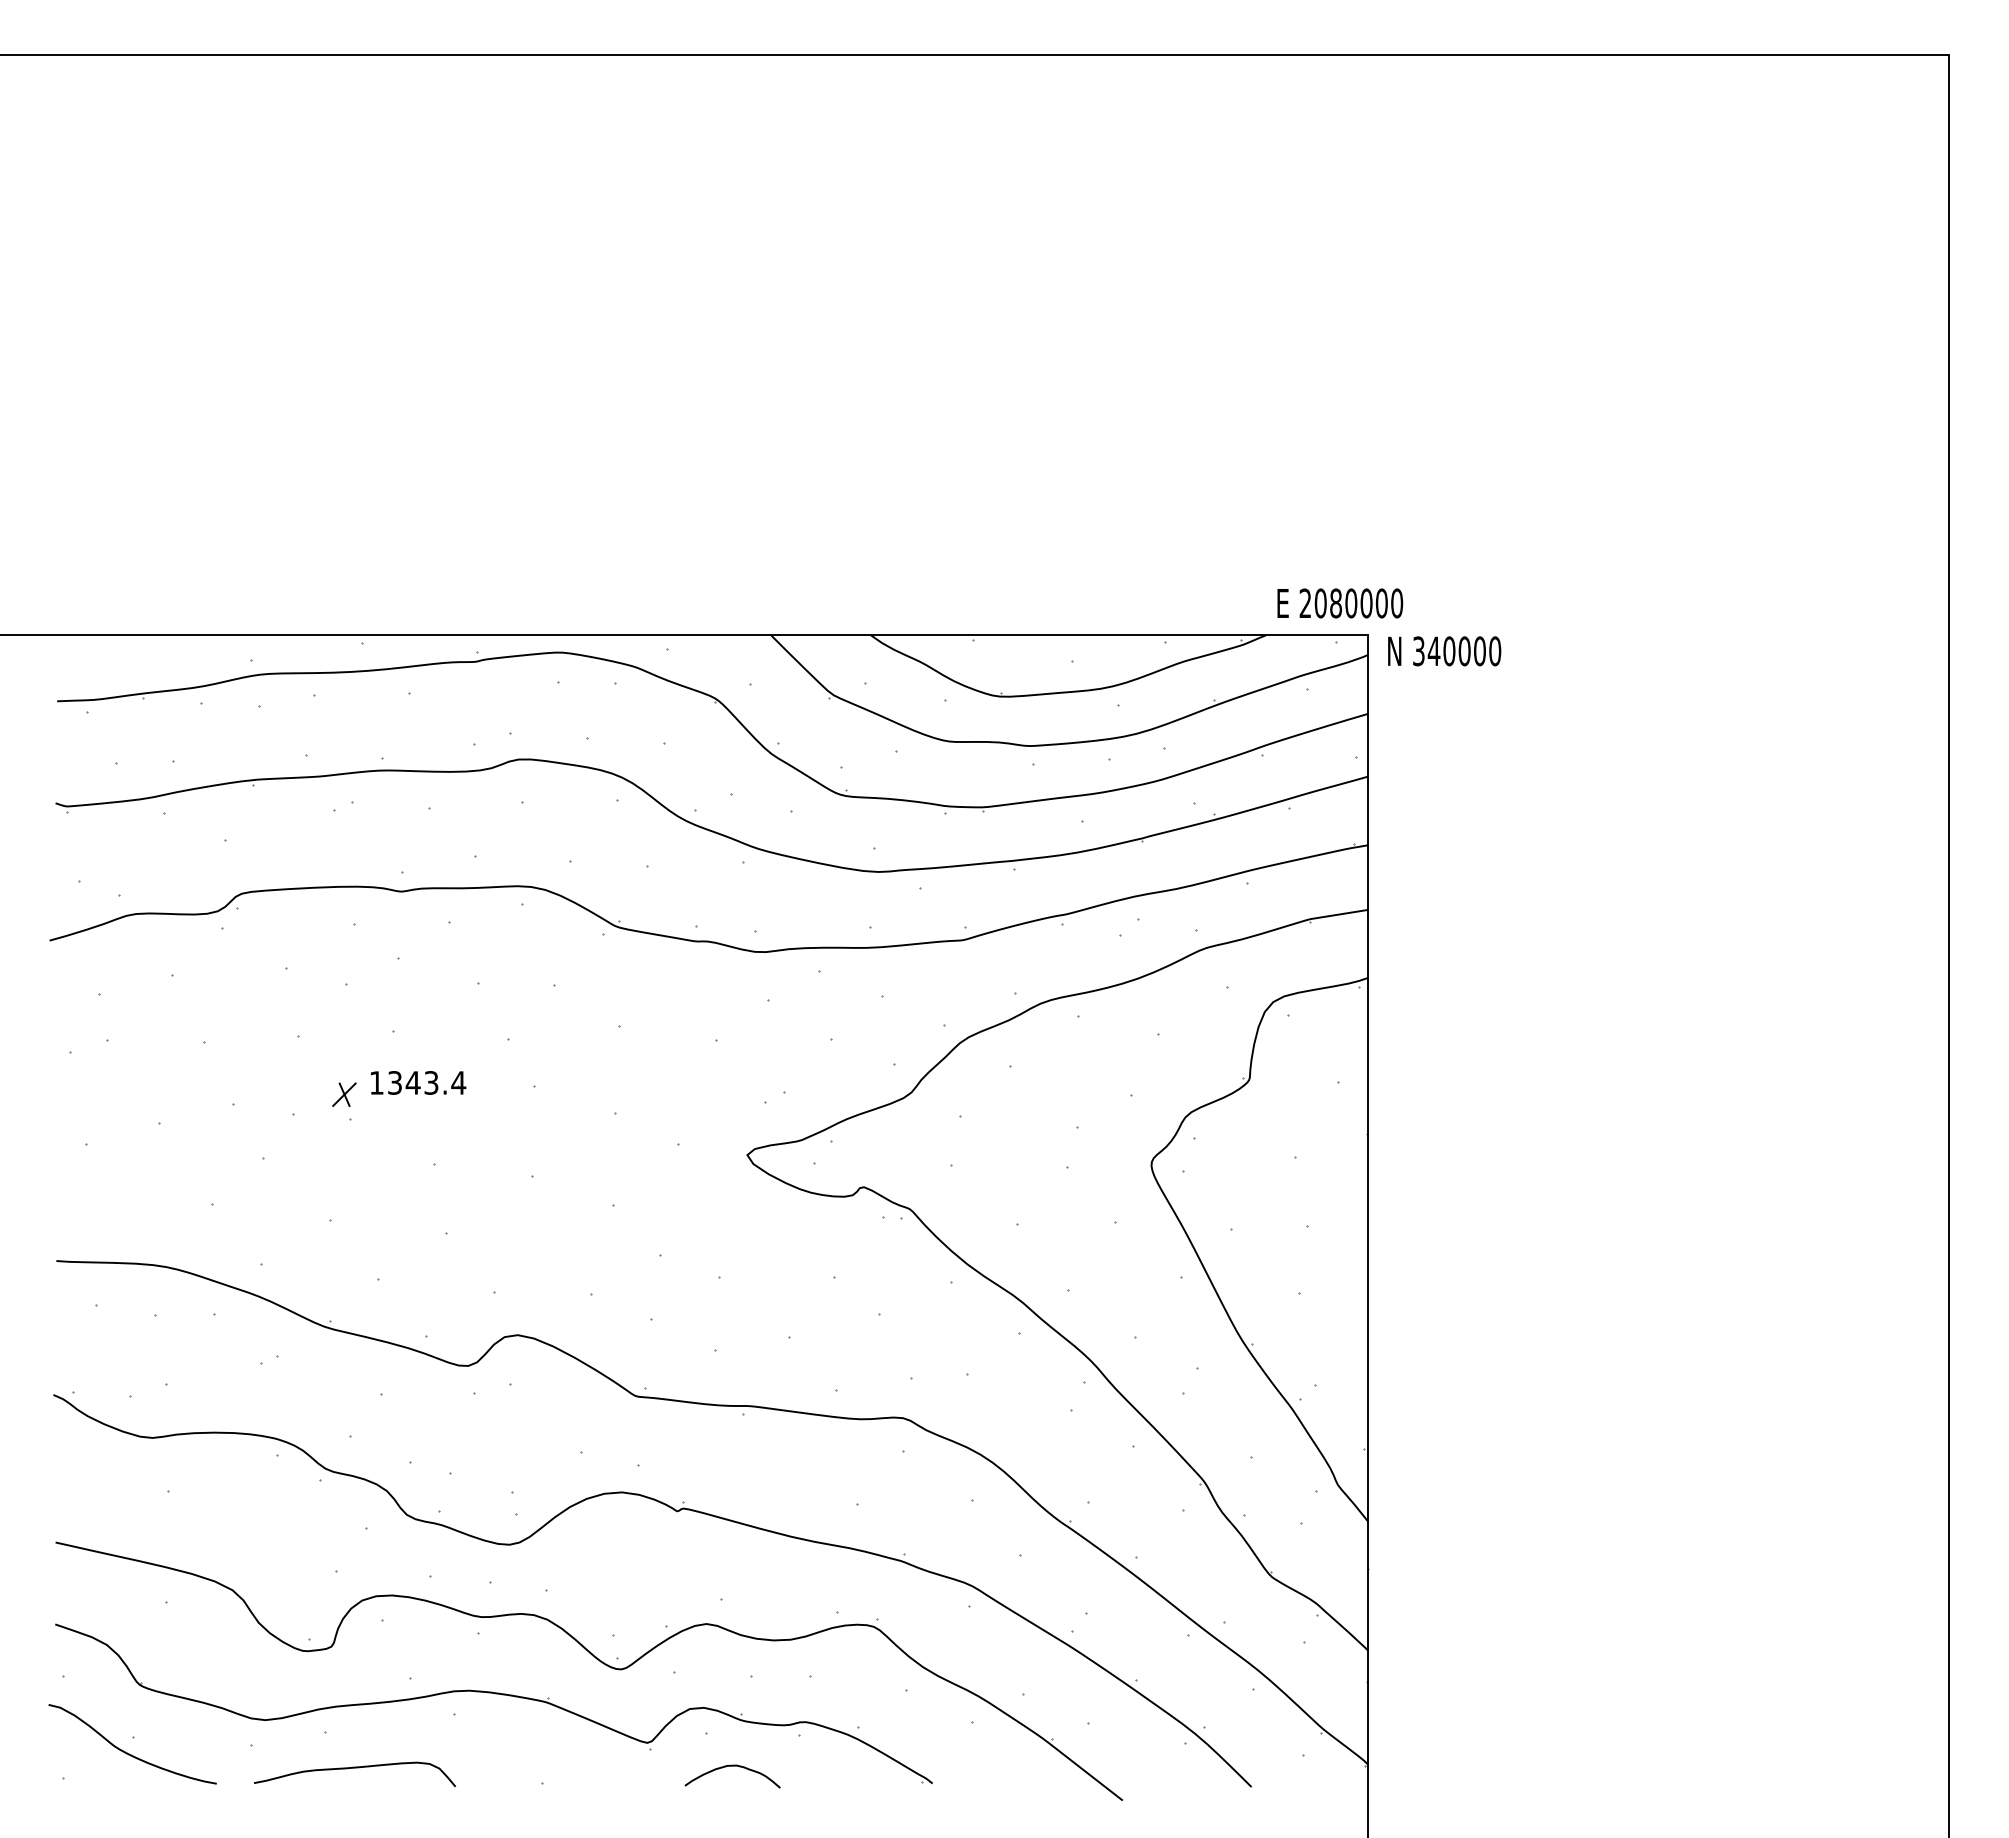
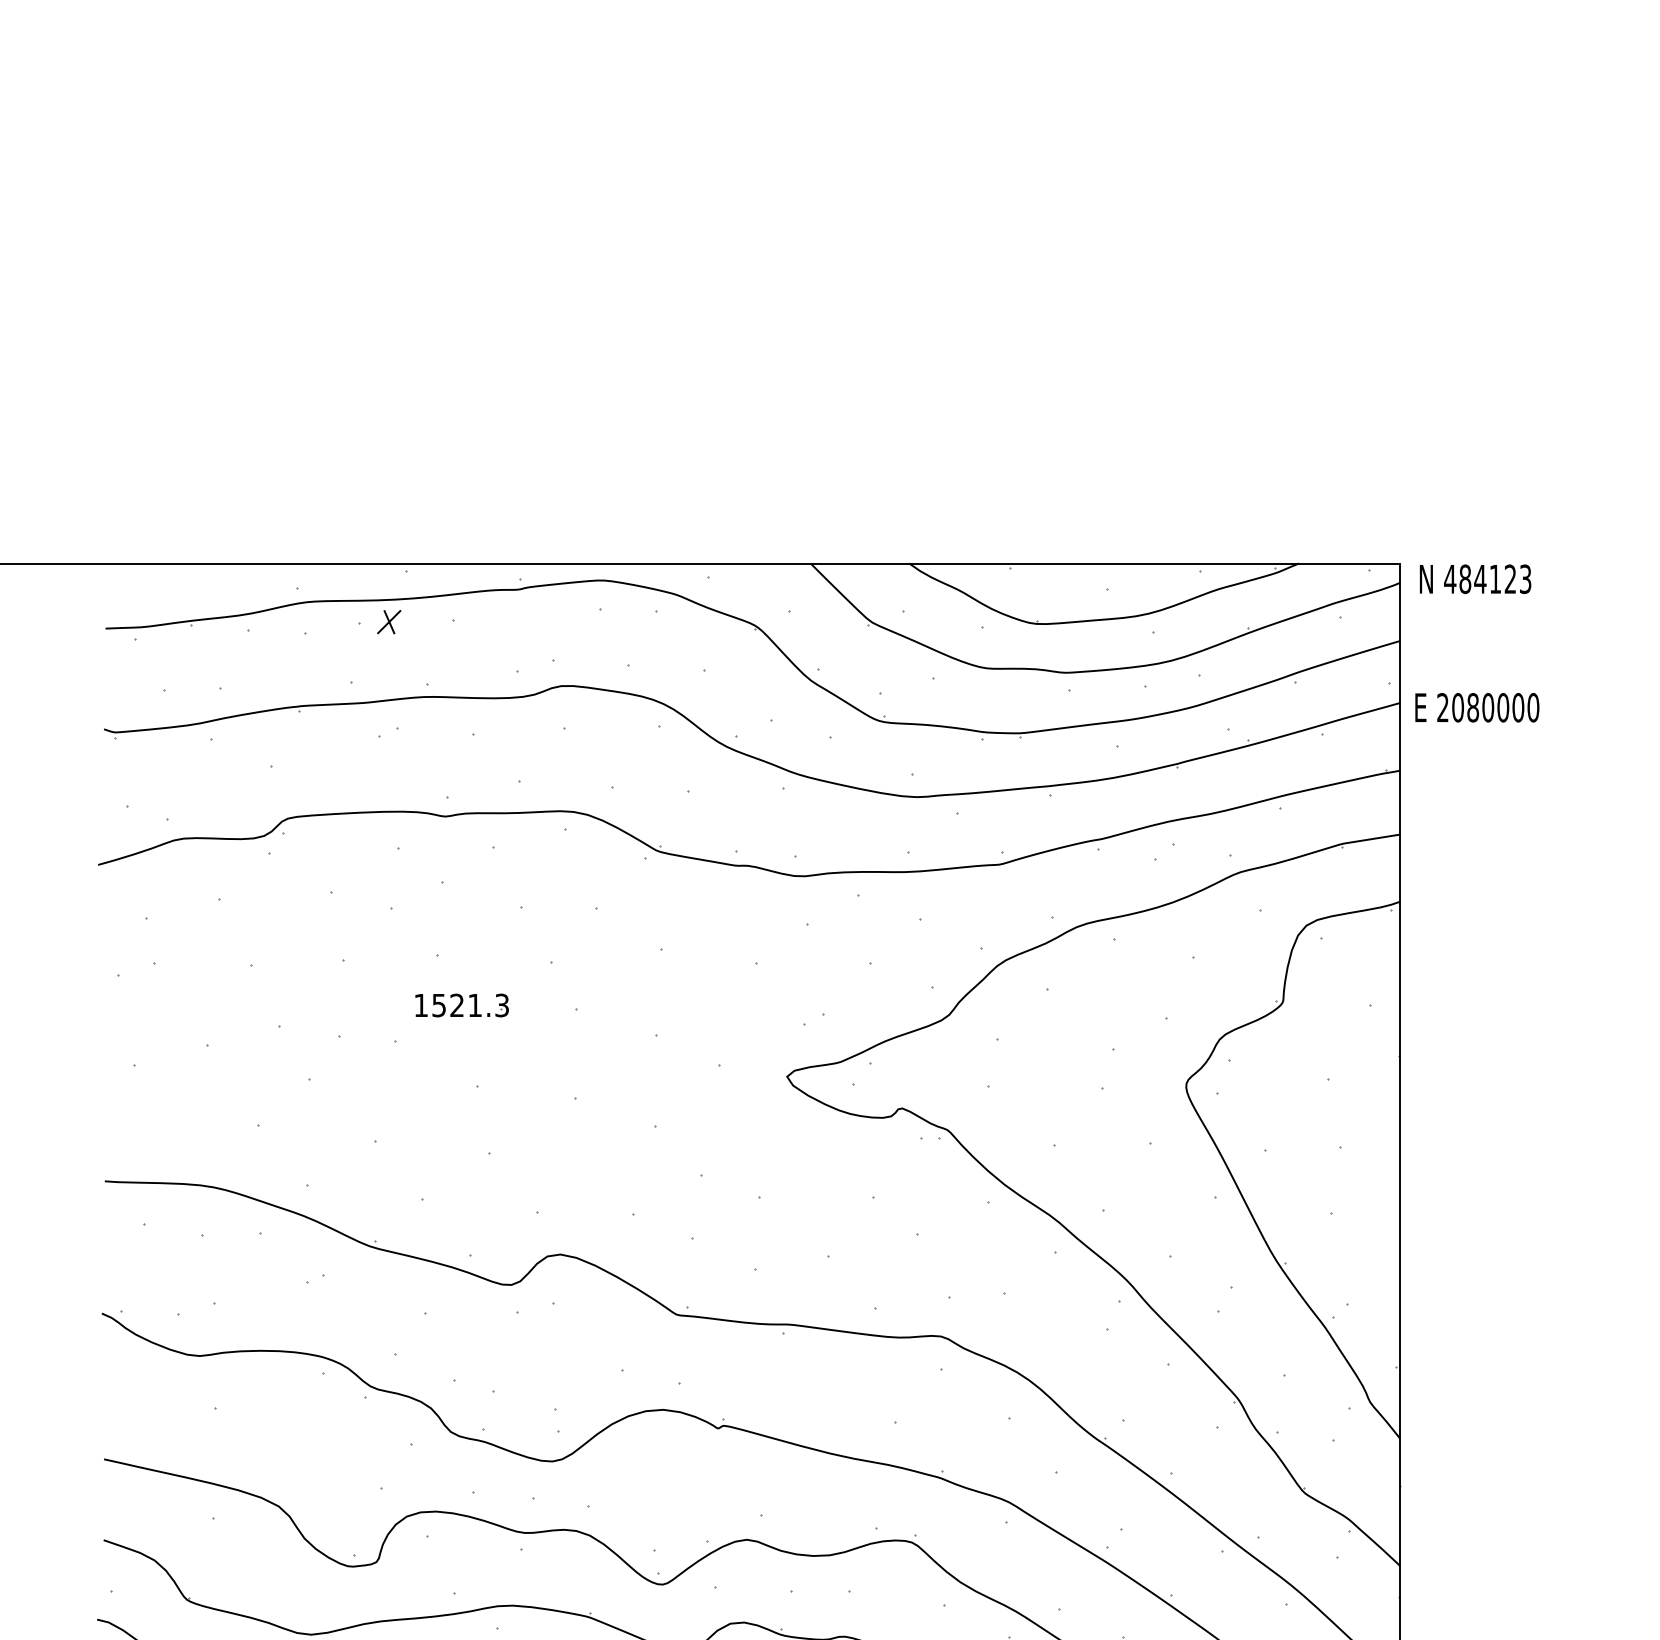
text: (1340, 603) -> (1477, 707), moved
text: (1456, 651) -> (1487, 579), 340000 -> 484123
text: (427, 1082) -> (471, 1005), 1343.4 -> 1521.3
part: (344, 1094) -> (389, 621), moved

